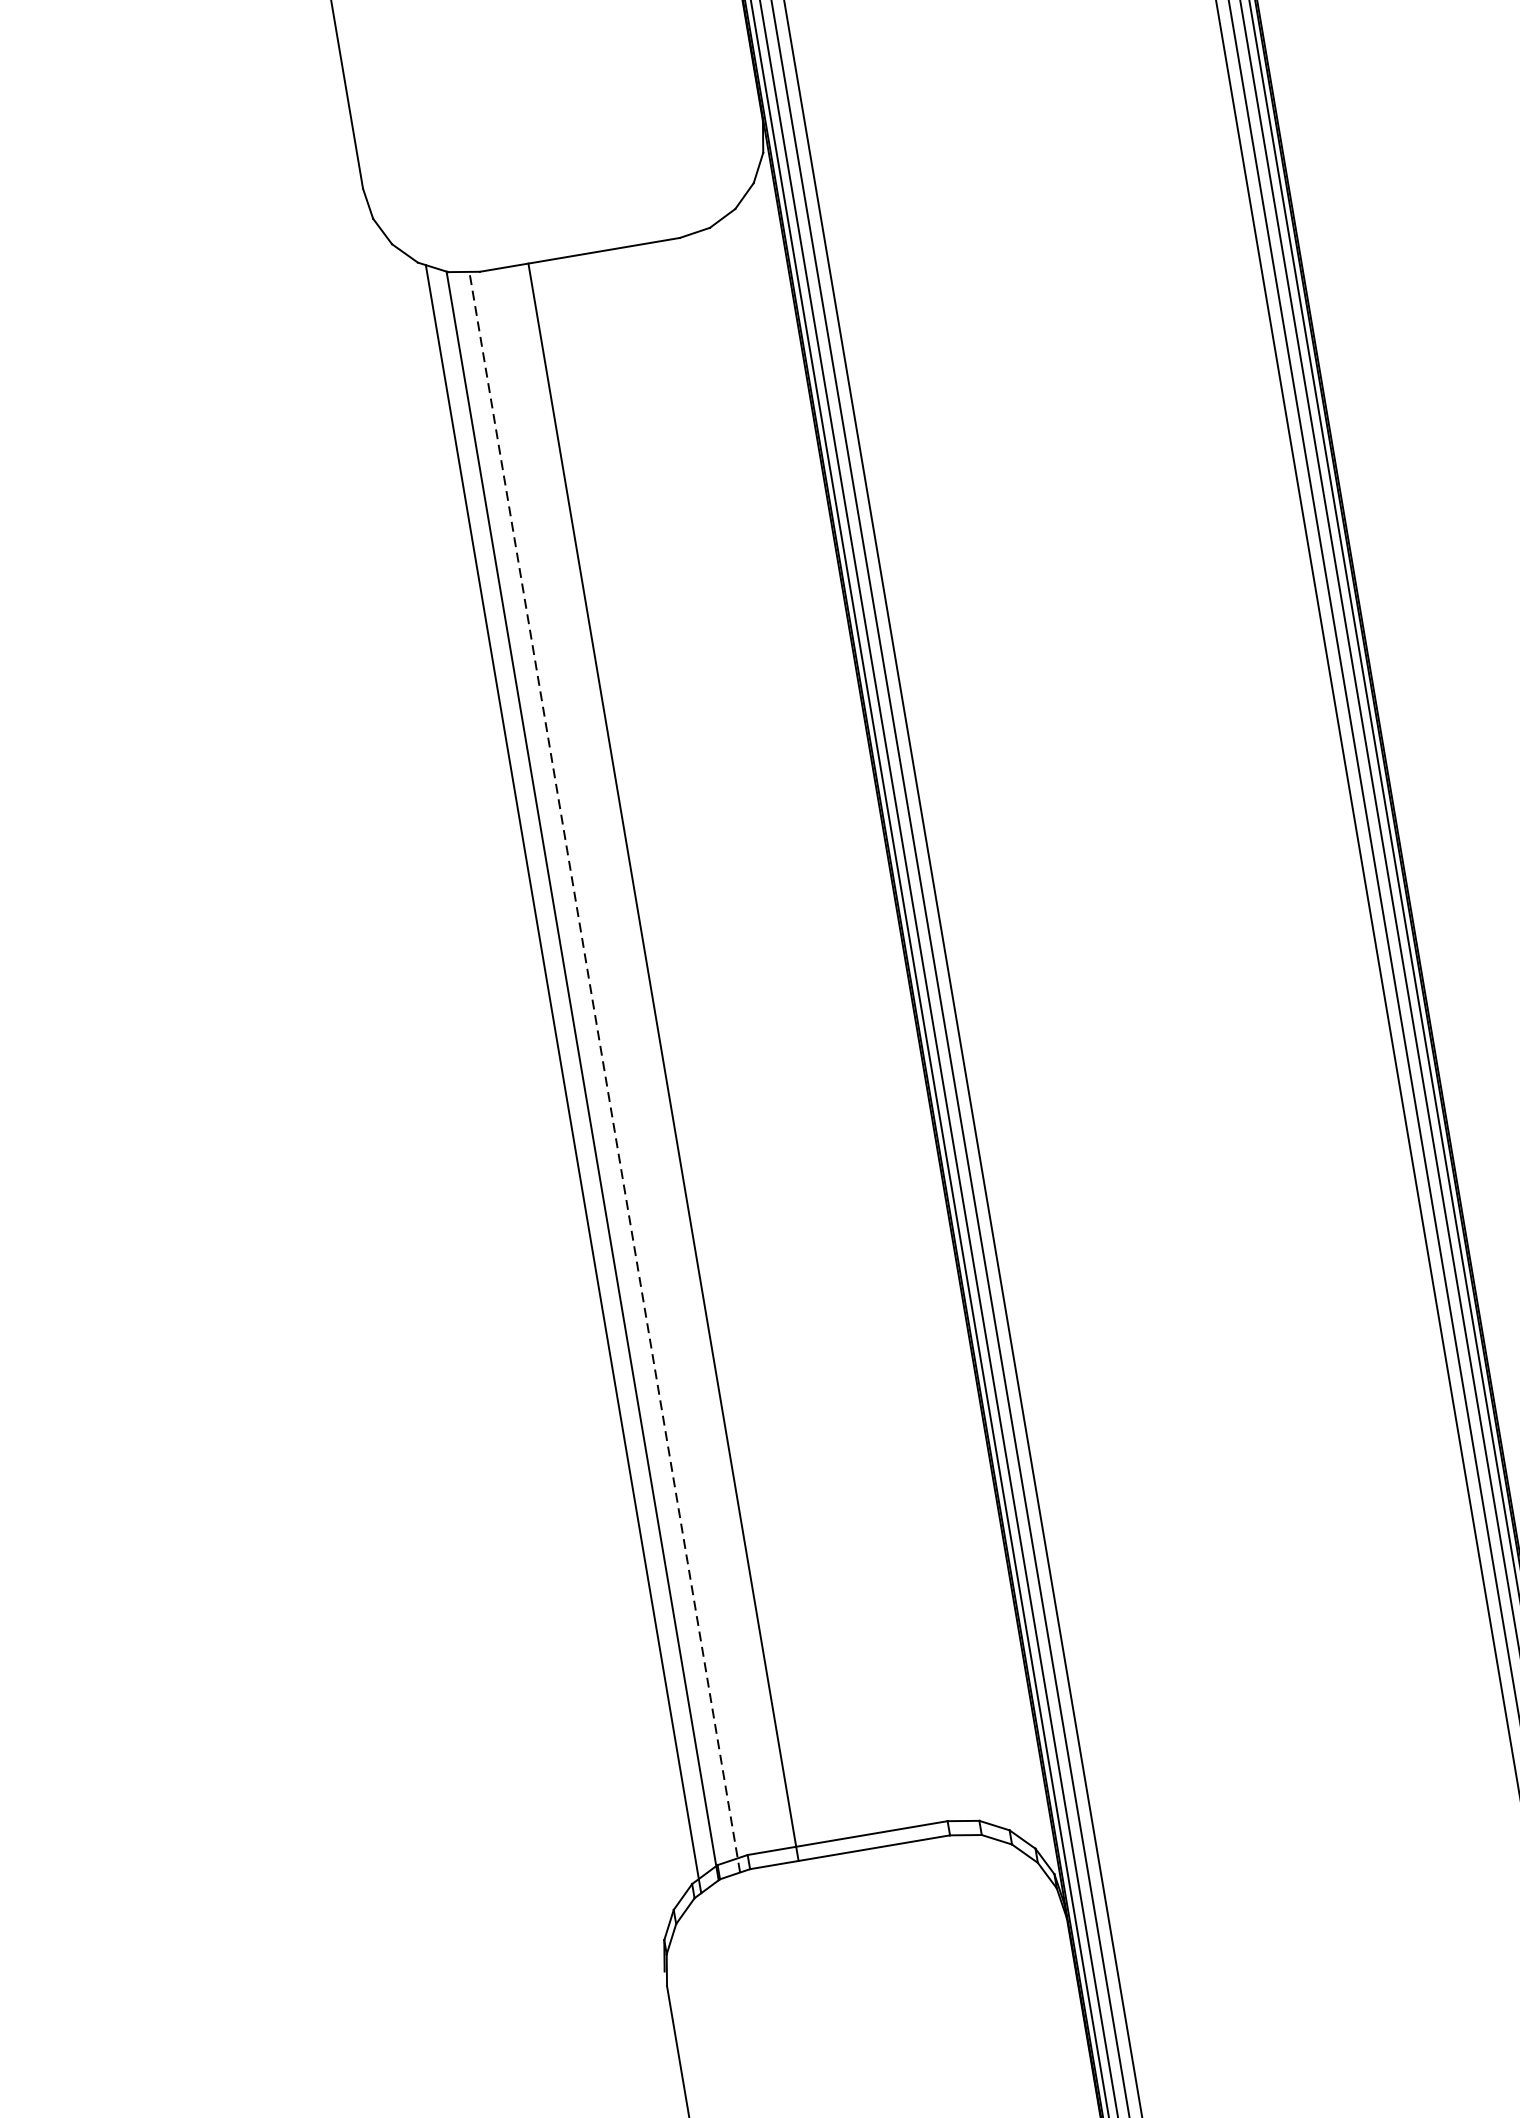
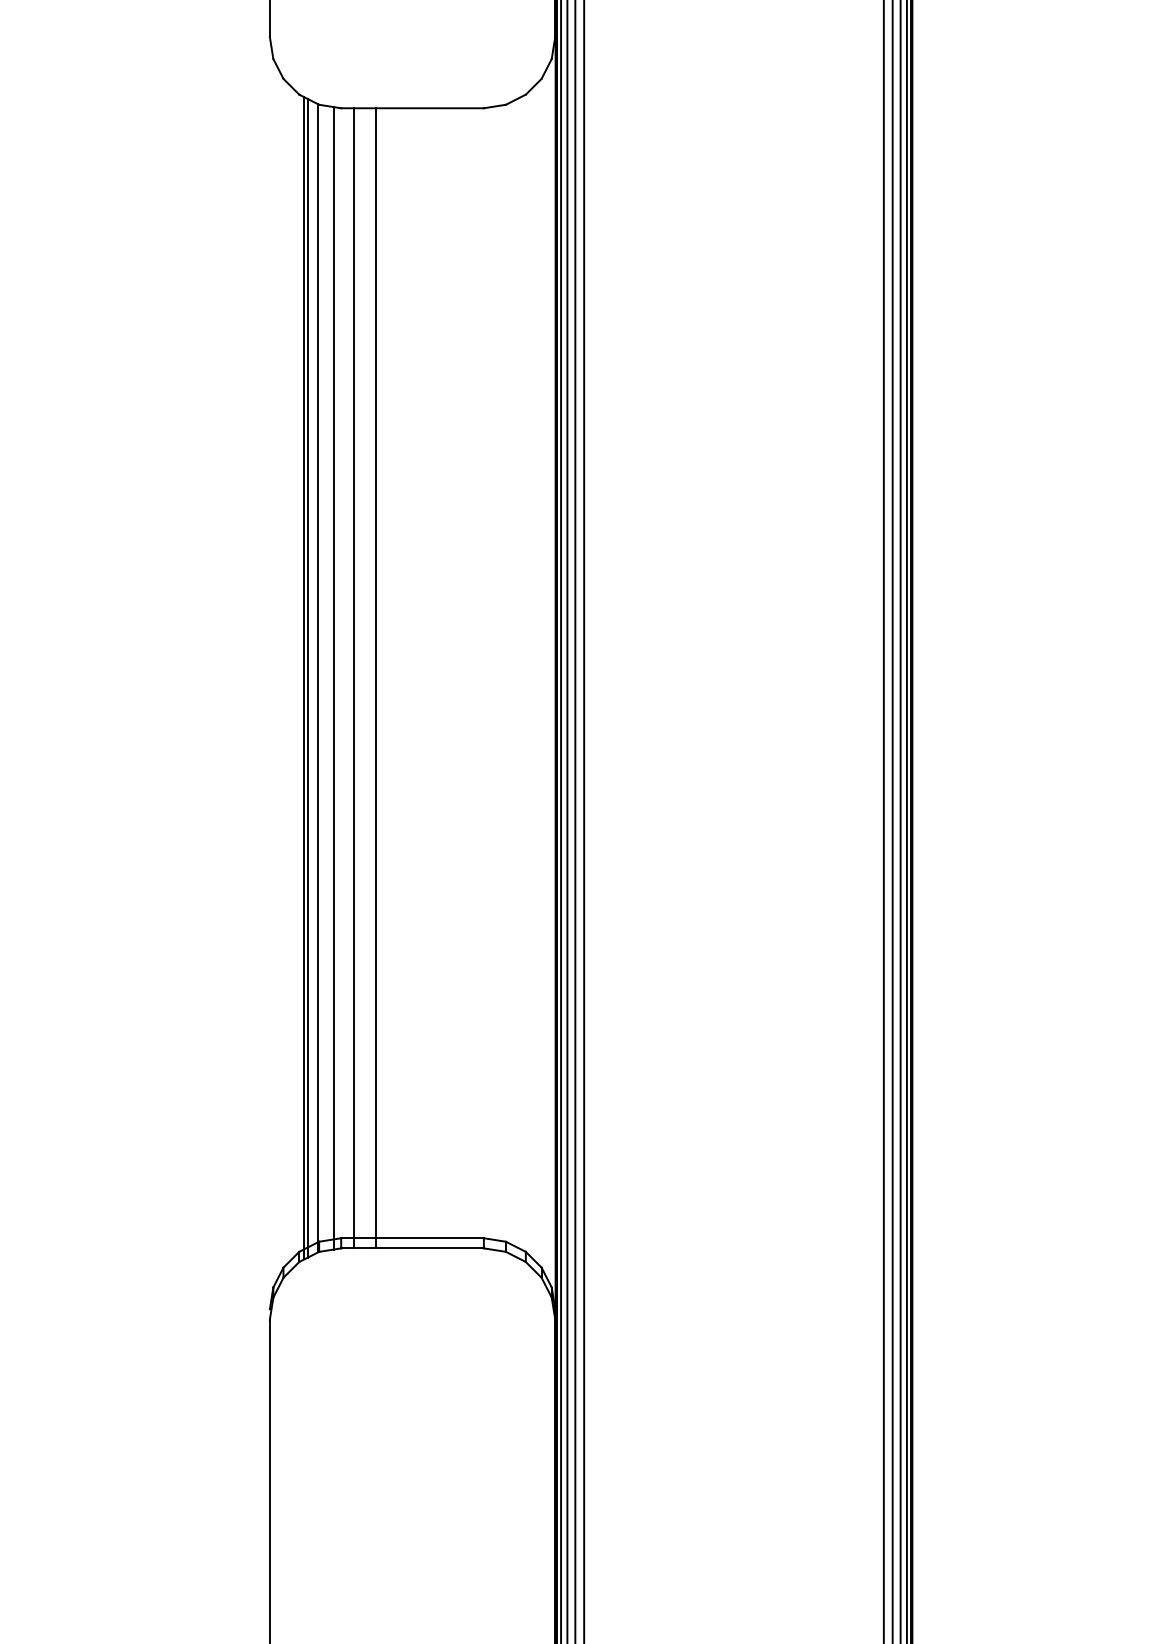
line: (632, 1067) -> (353, 678), added
line: (604, 1071) -> (333, 677), dashed -> solid
line: (567, 1078) -> (307, 678), added

